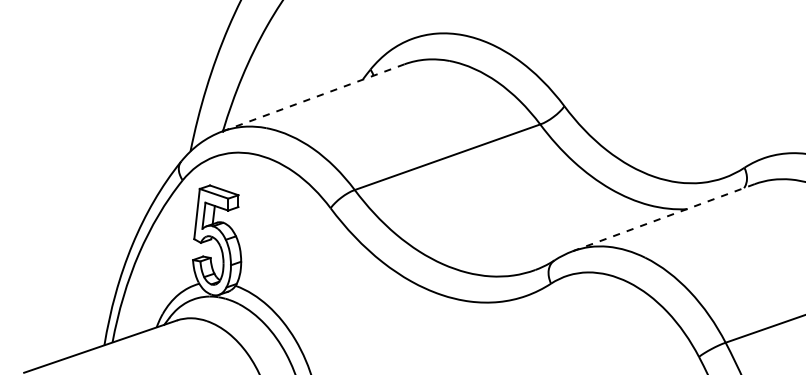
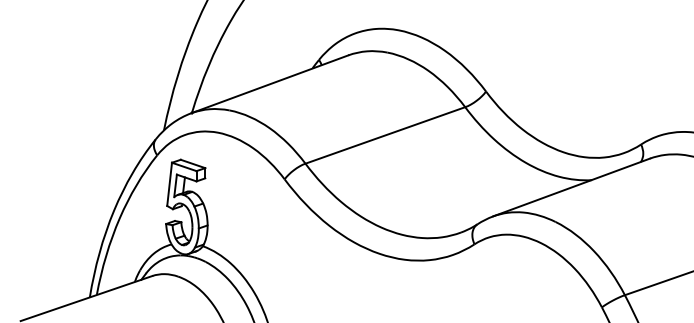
line: (313, 97) -> (269, 83), dashed -> solid
line: (664, 217) -> (572, 187), dashed -> solid

